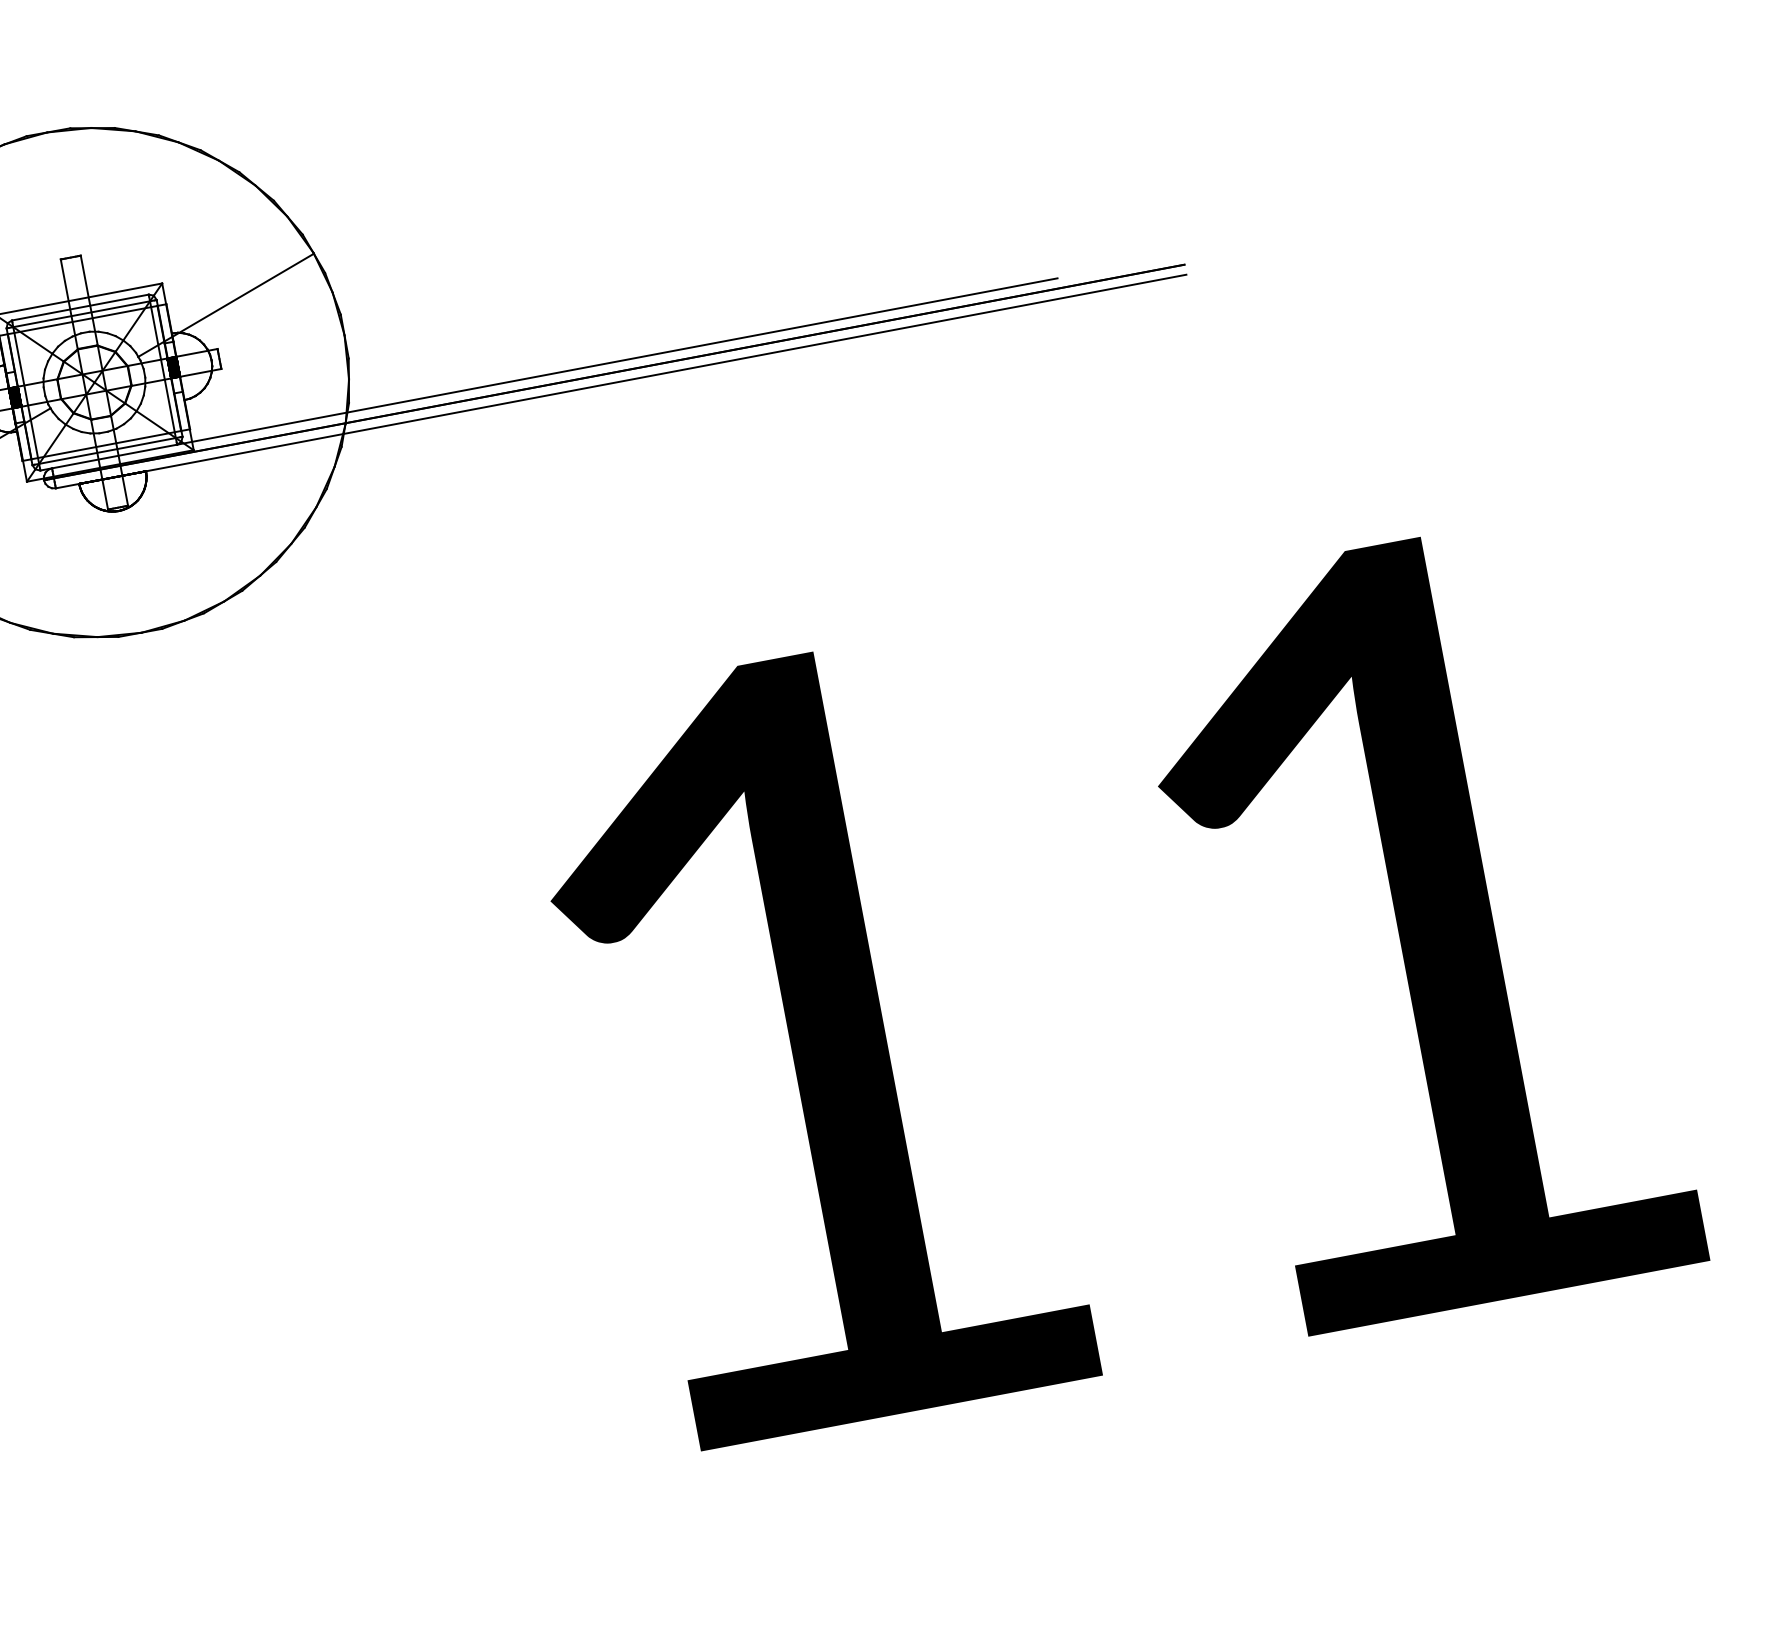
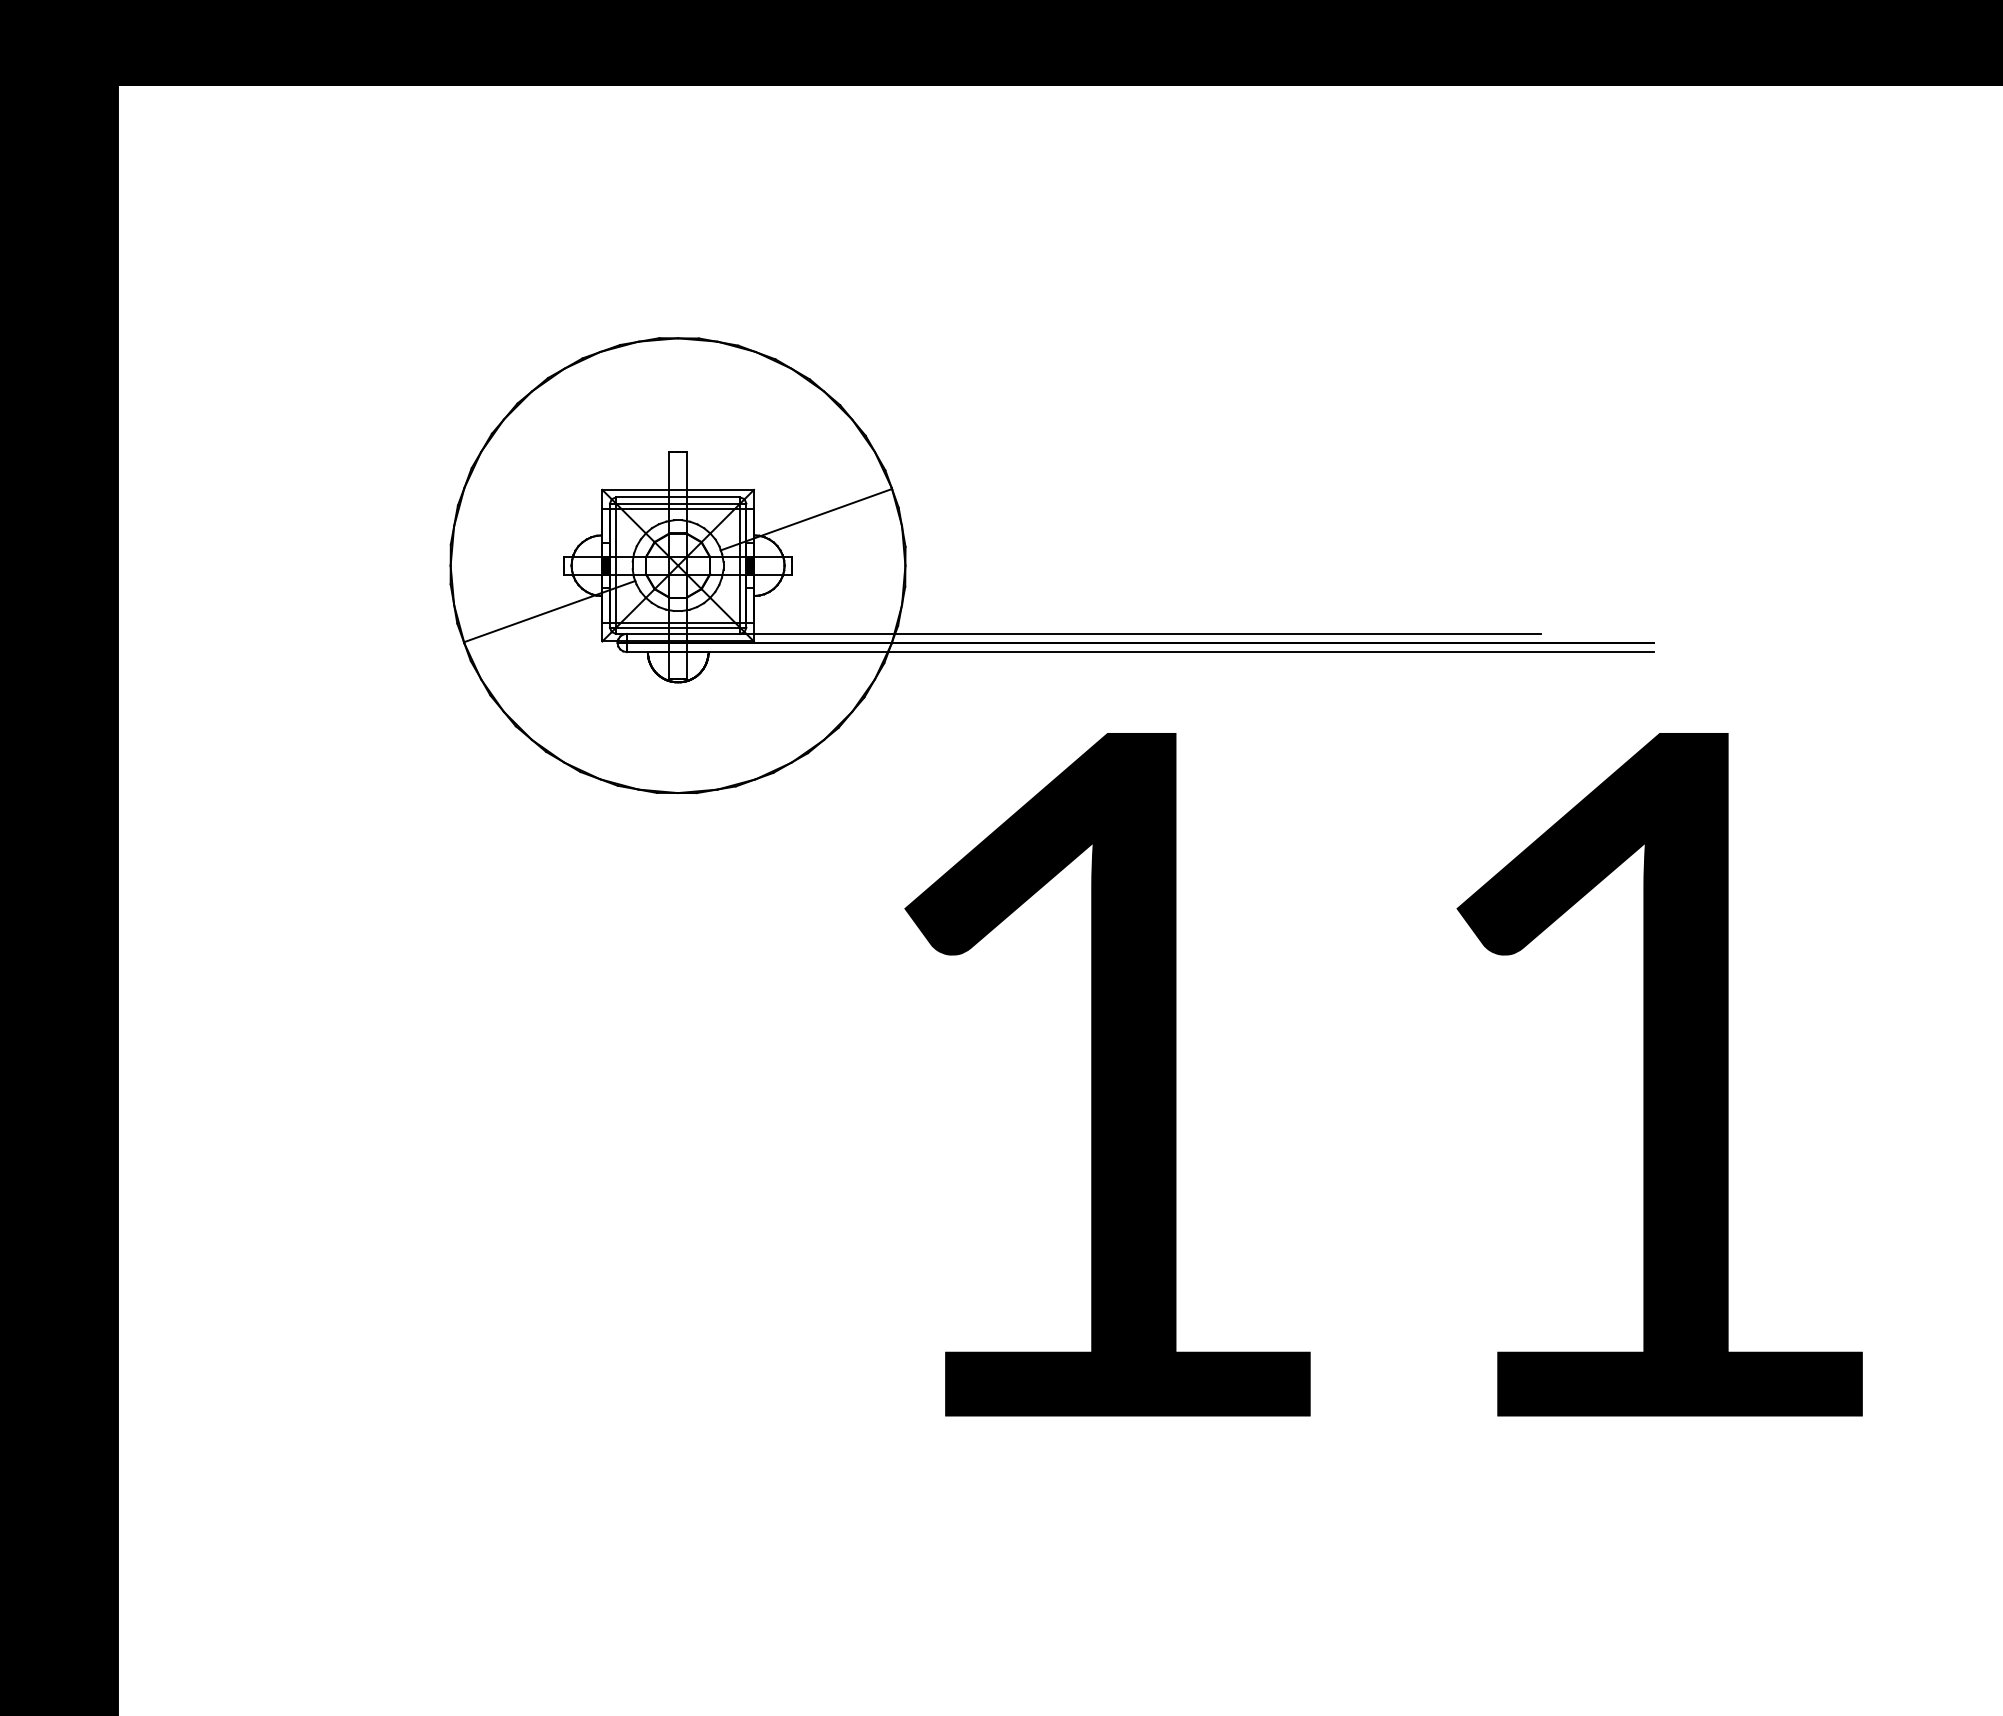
text: (1112, 984) -> (1383, 1074), moved

